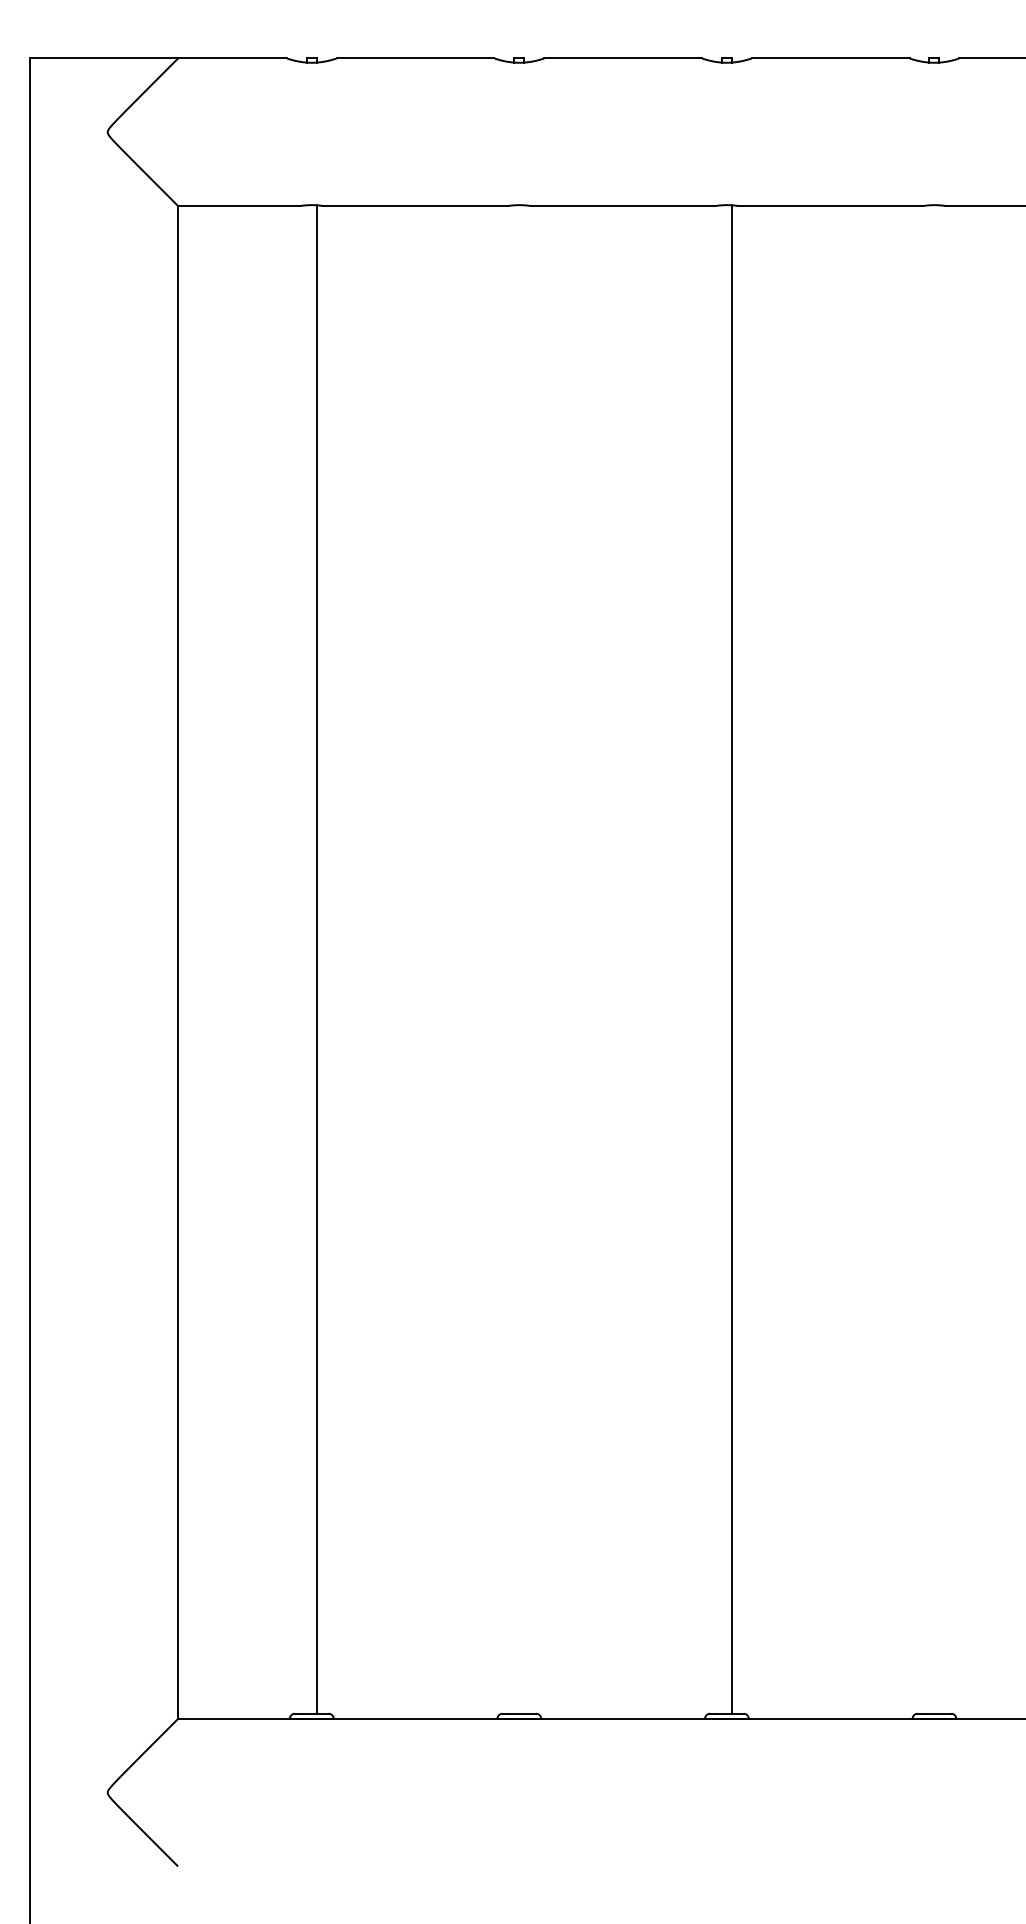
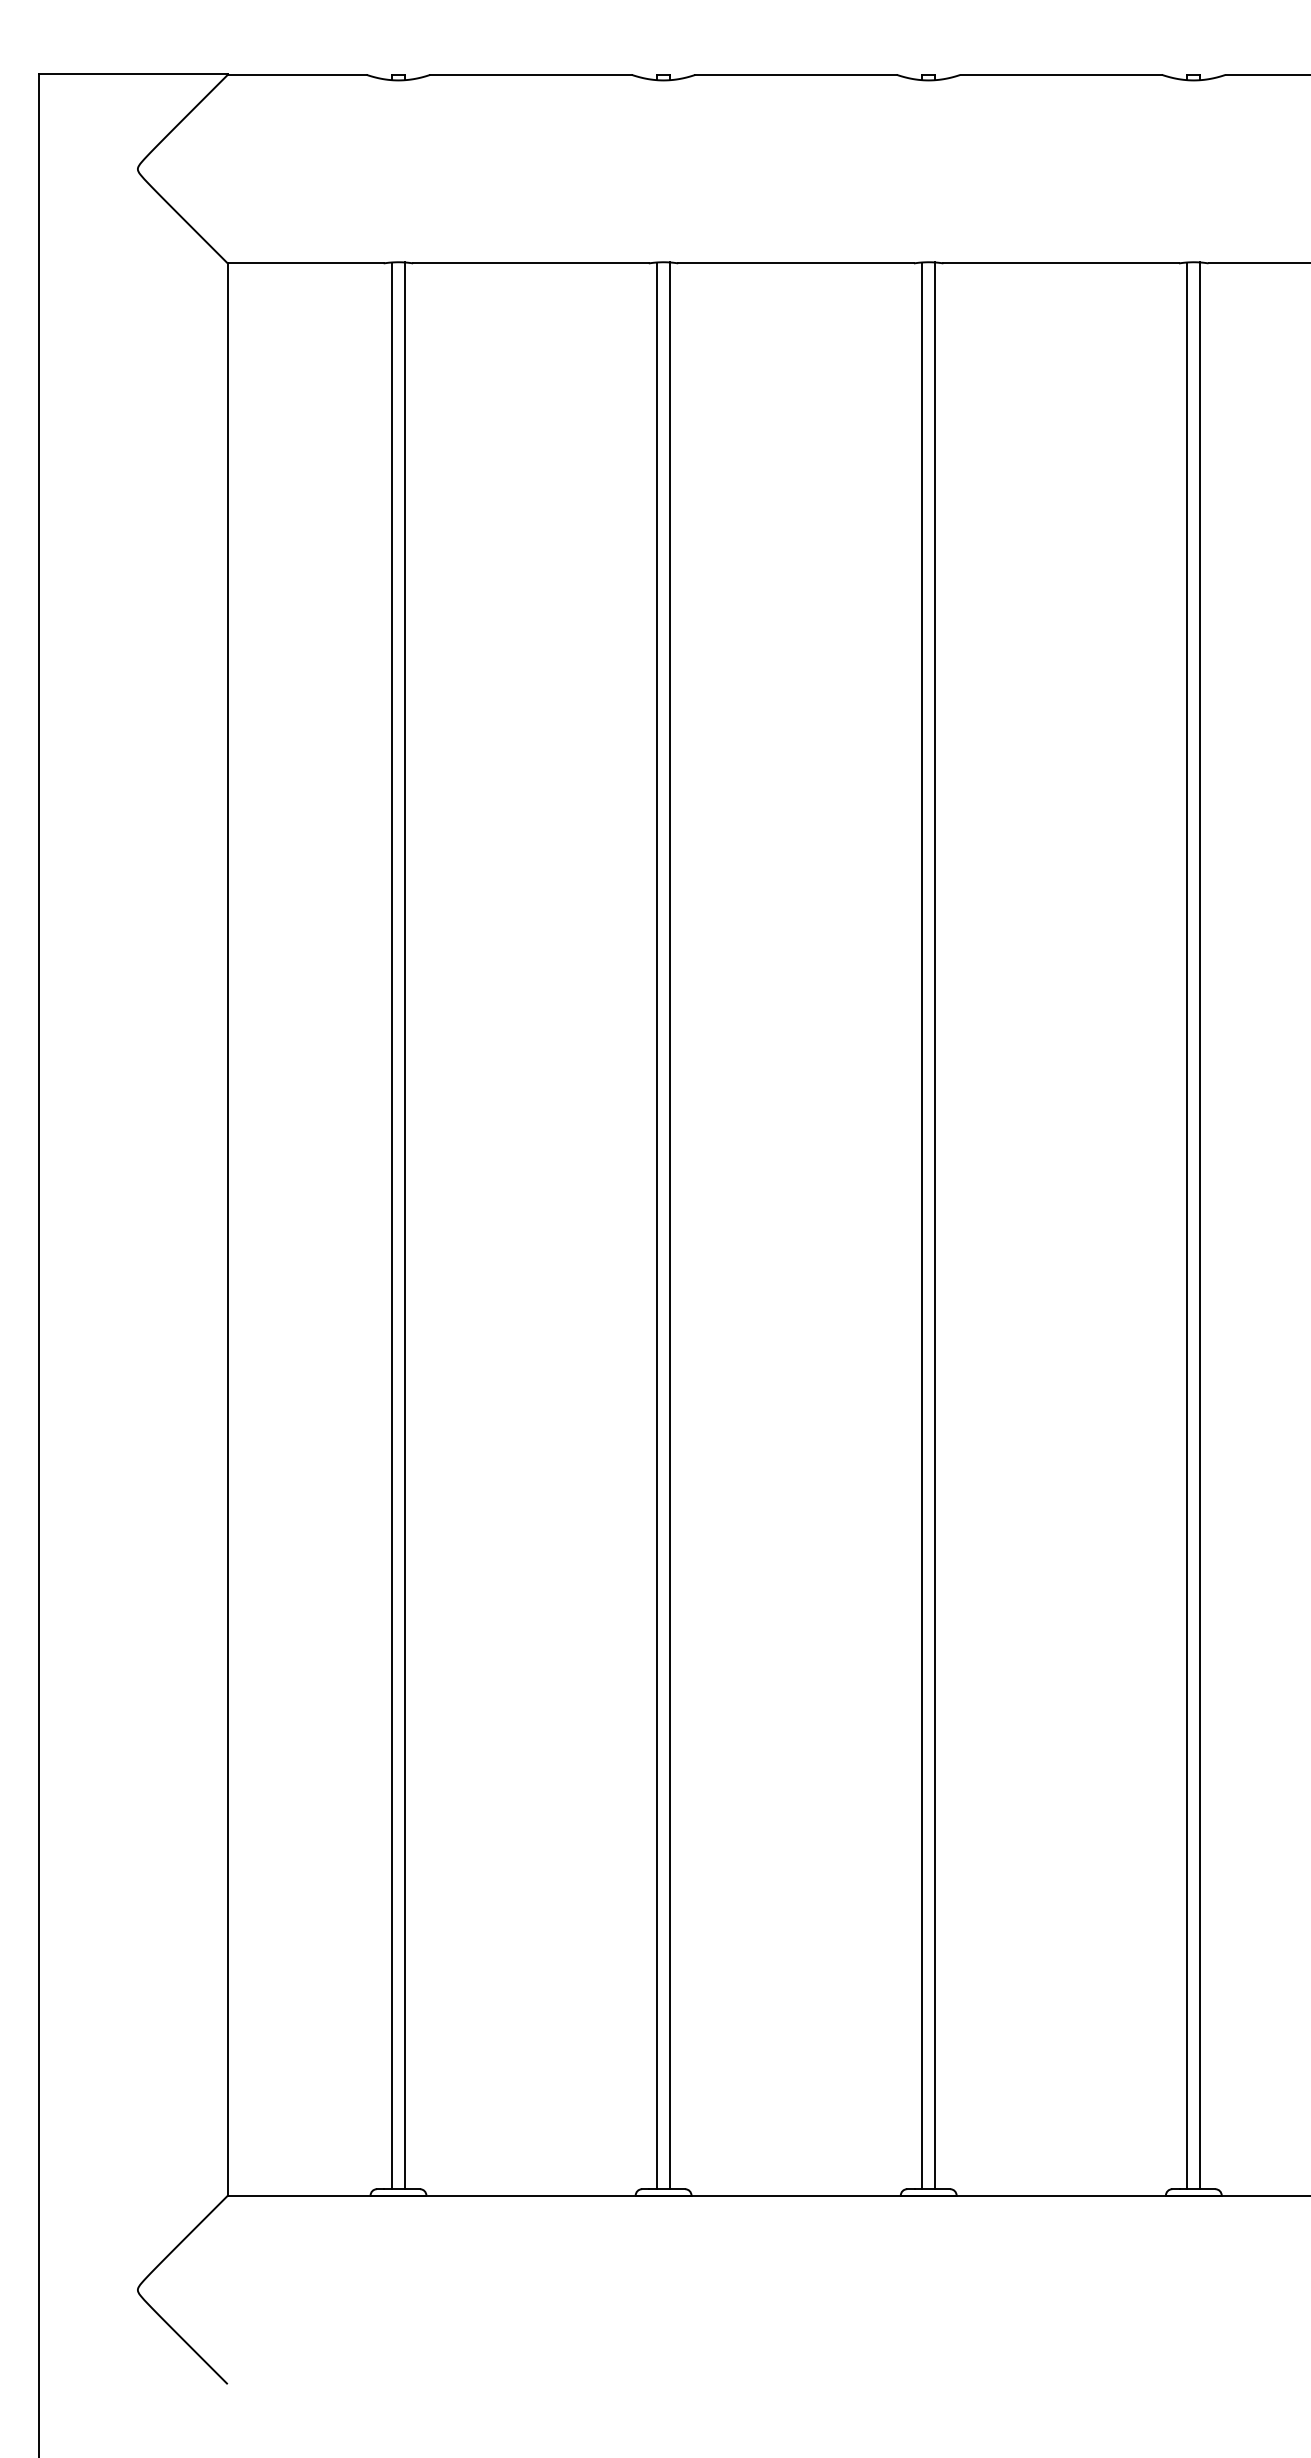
line: (307, 959) -> (392, 1225), added
line: (514, 959) -> (657, 1225), added
line: (523, 959) -> (669, 1225), added
line: (722, 959) -> (922, 1225), added
line: (929, 959) -> (1187, 1225), added
line: (939, 959) -> (1200, 1225), added

